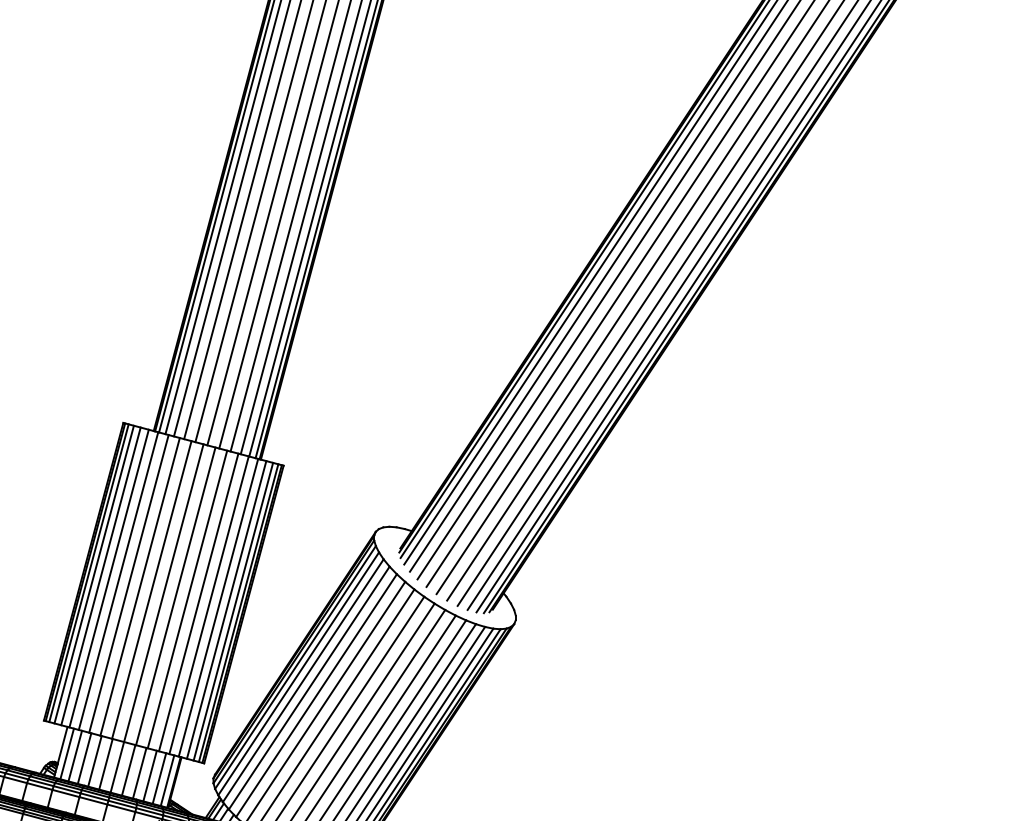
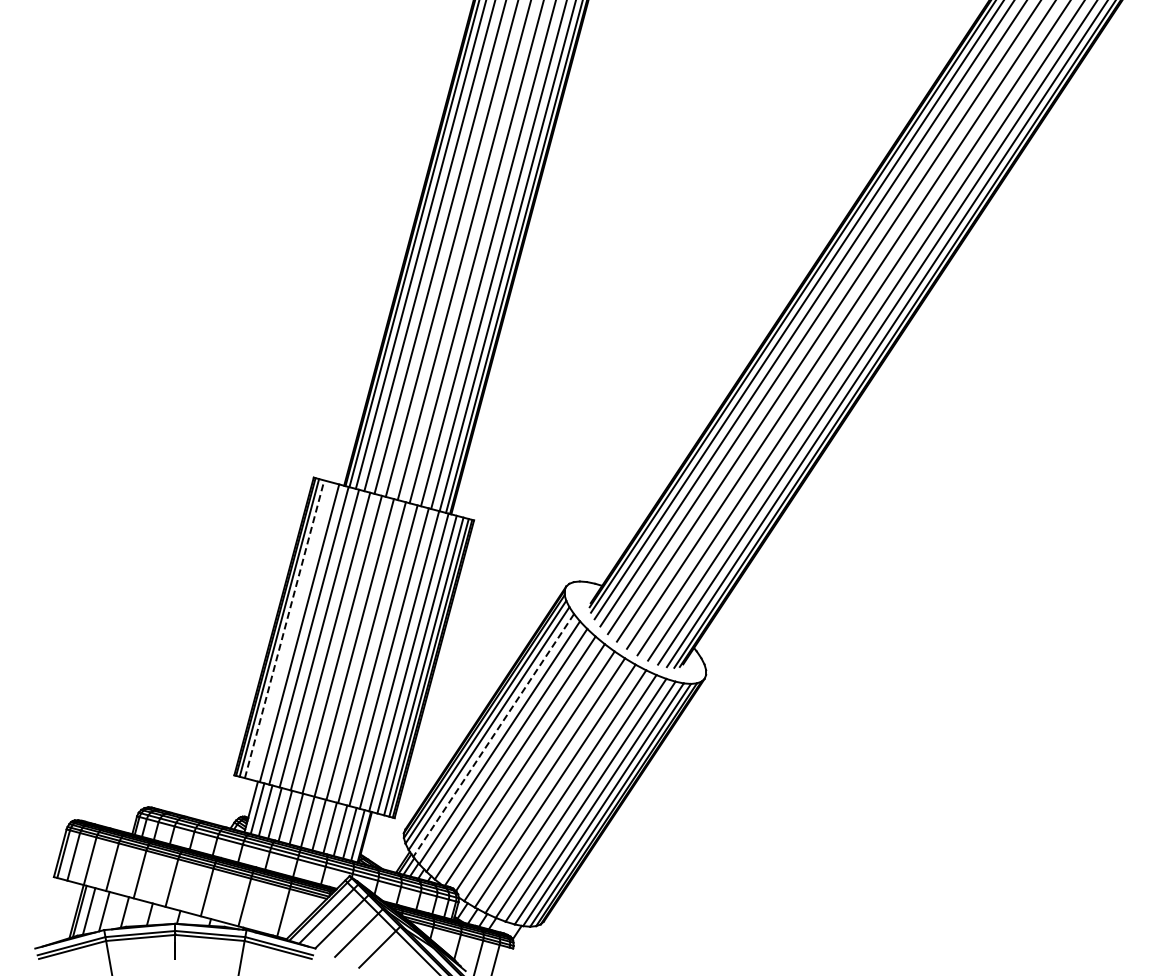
line: (94, 573) -> (284, 628), solid -> dashed
line: (101, 575) -> (291, 630), removed
line: (303, 680) -> (493, 735), solid -> dashed

